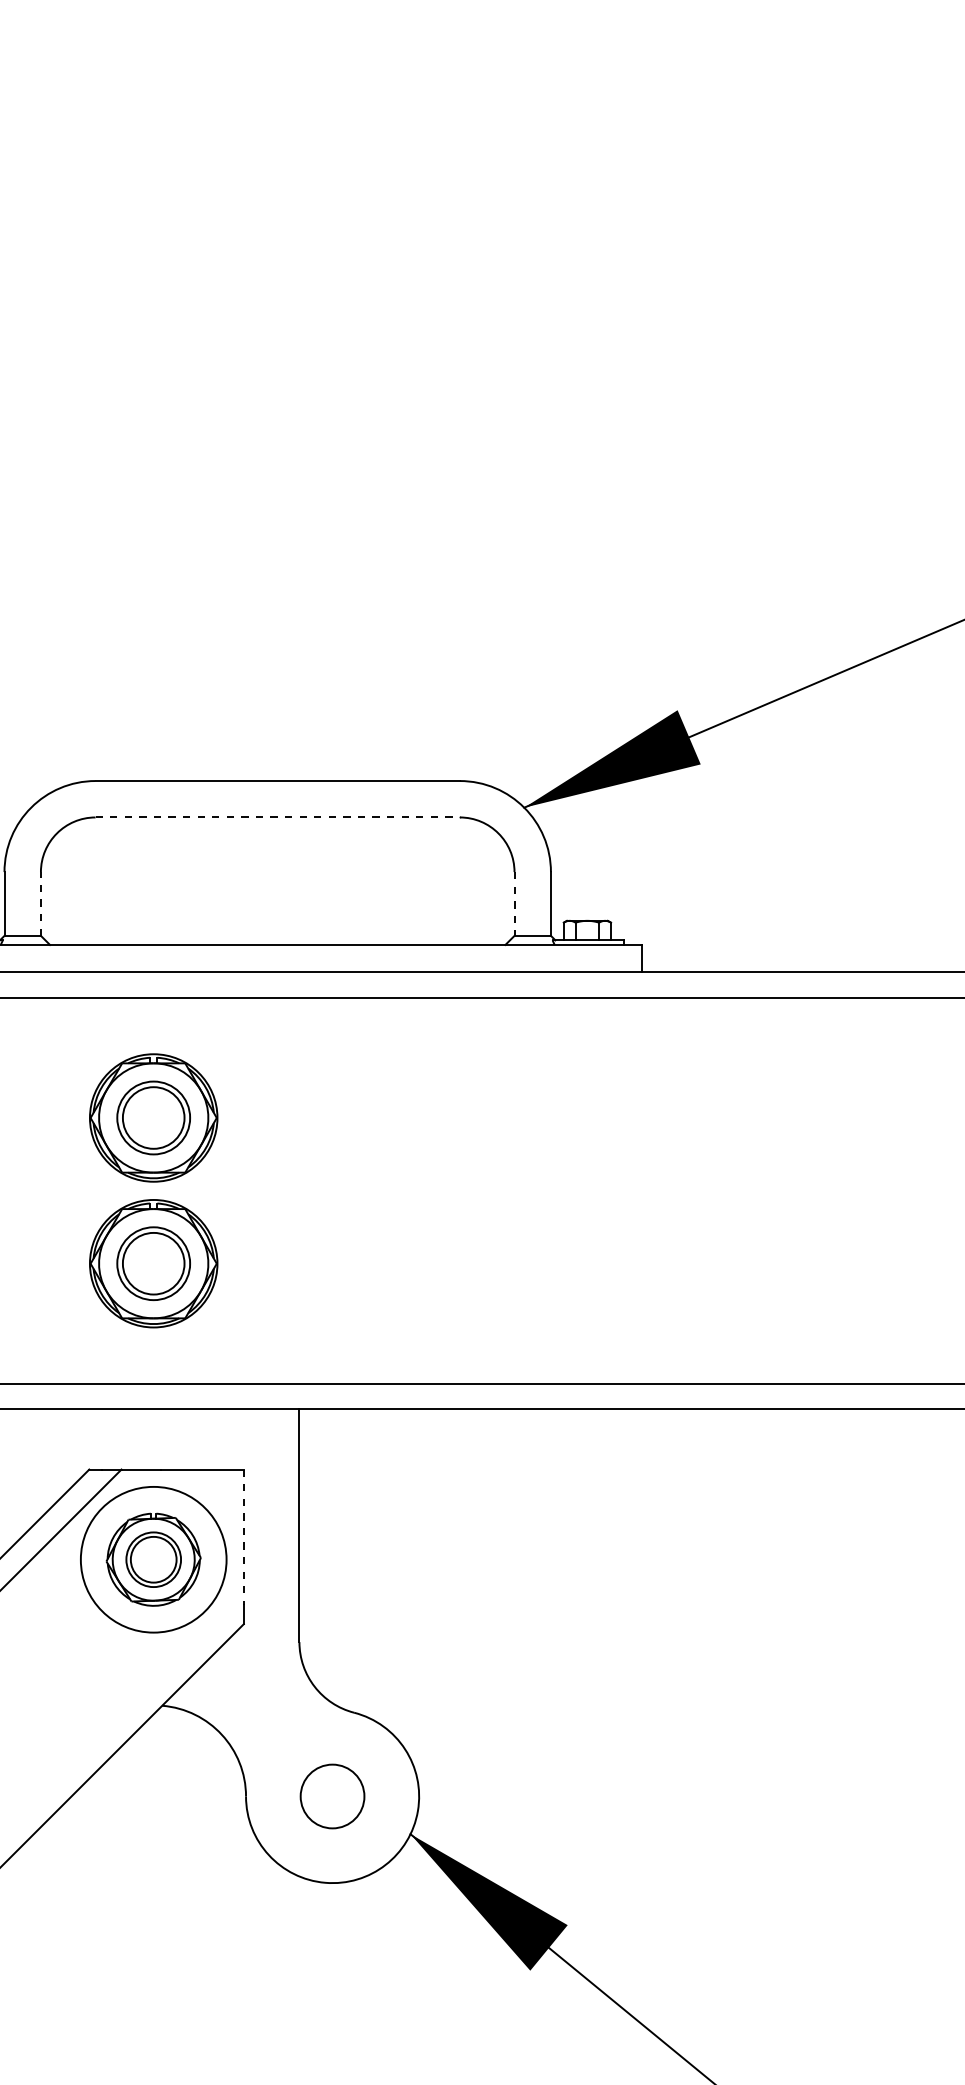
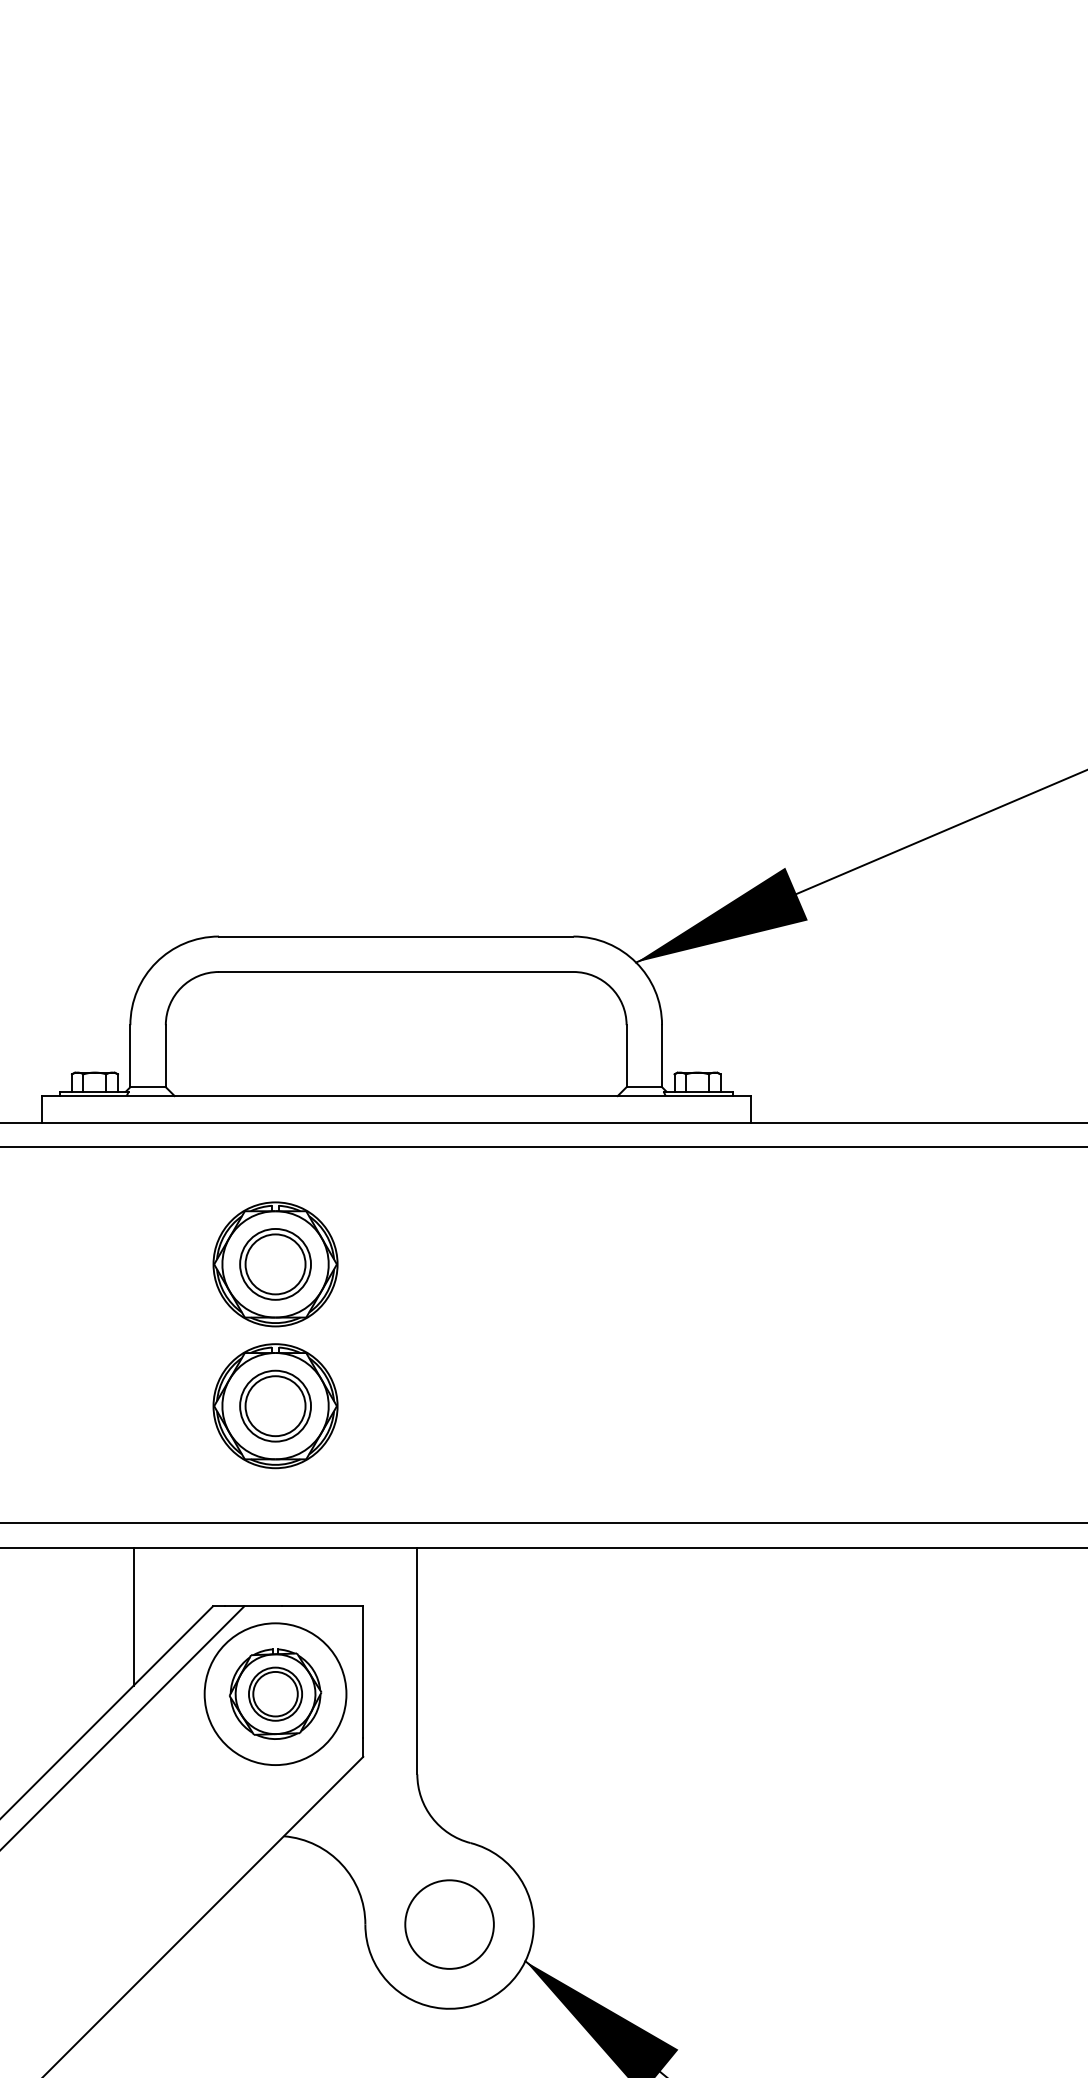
line: (278, 817) -> (396, 972), dashed -> solid
line: (40, 903) -> (165, 1055), dashed -> solid
line: (514, 904) -> (626, 1056), dashed -> solid
line: (7, 1479) -> (133, 1616), added
line: (244, 1537) -> (363, 1672), dashed -> solid
circle: (332, 1796) -> (449, 1924), size x1.43

